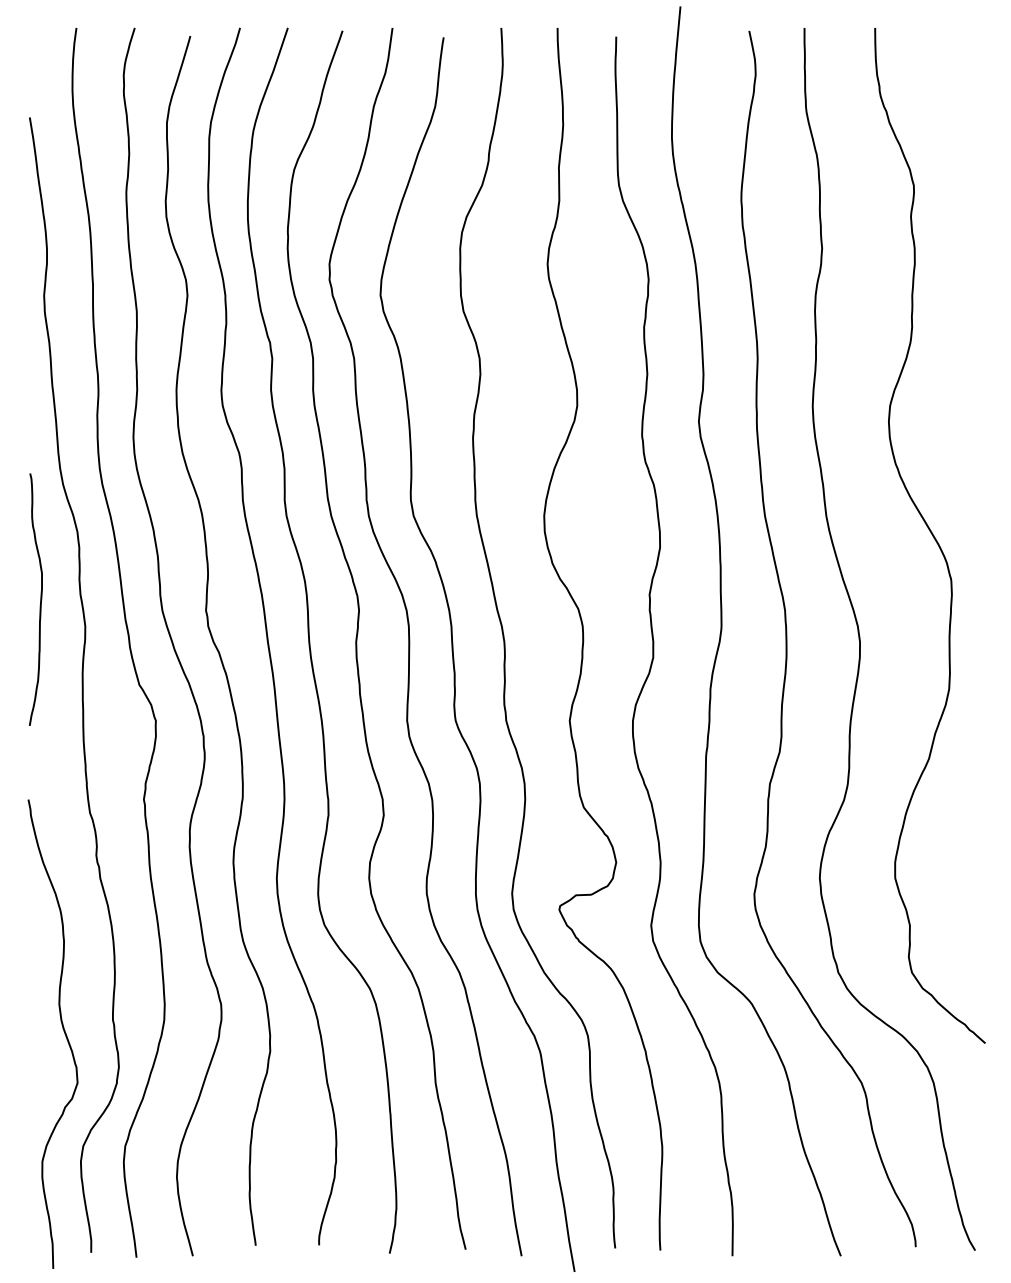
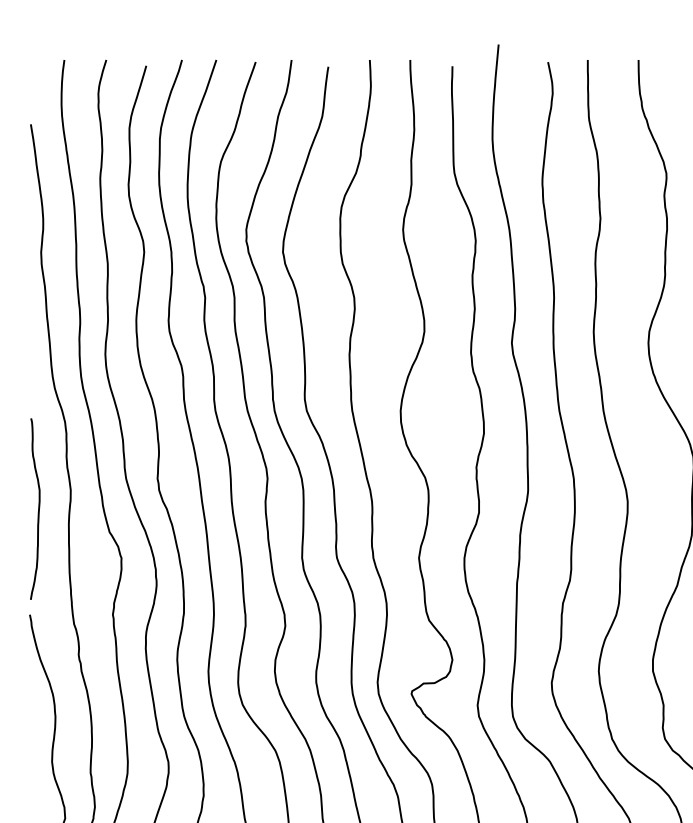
curve: (40, 599) -> (38, 508), moved

